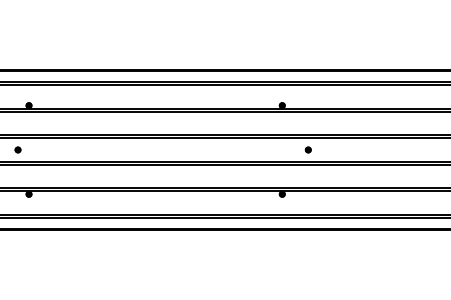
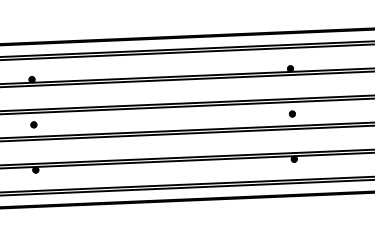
part: (17, 149) -> (33, 124), moved
part: (307, 149) -> (291, 113), moved

